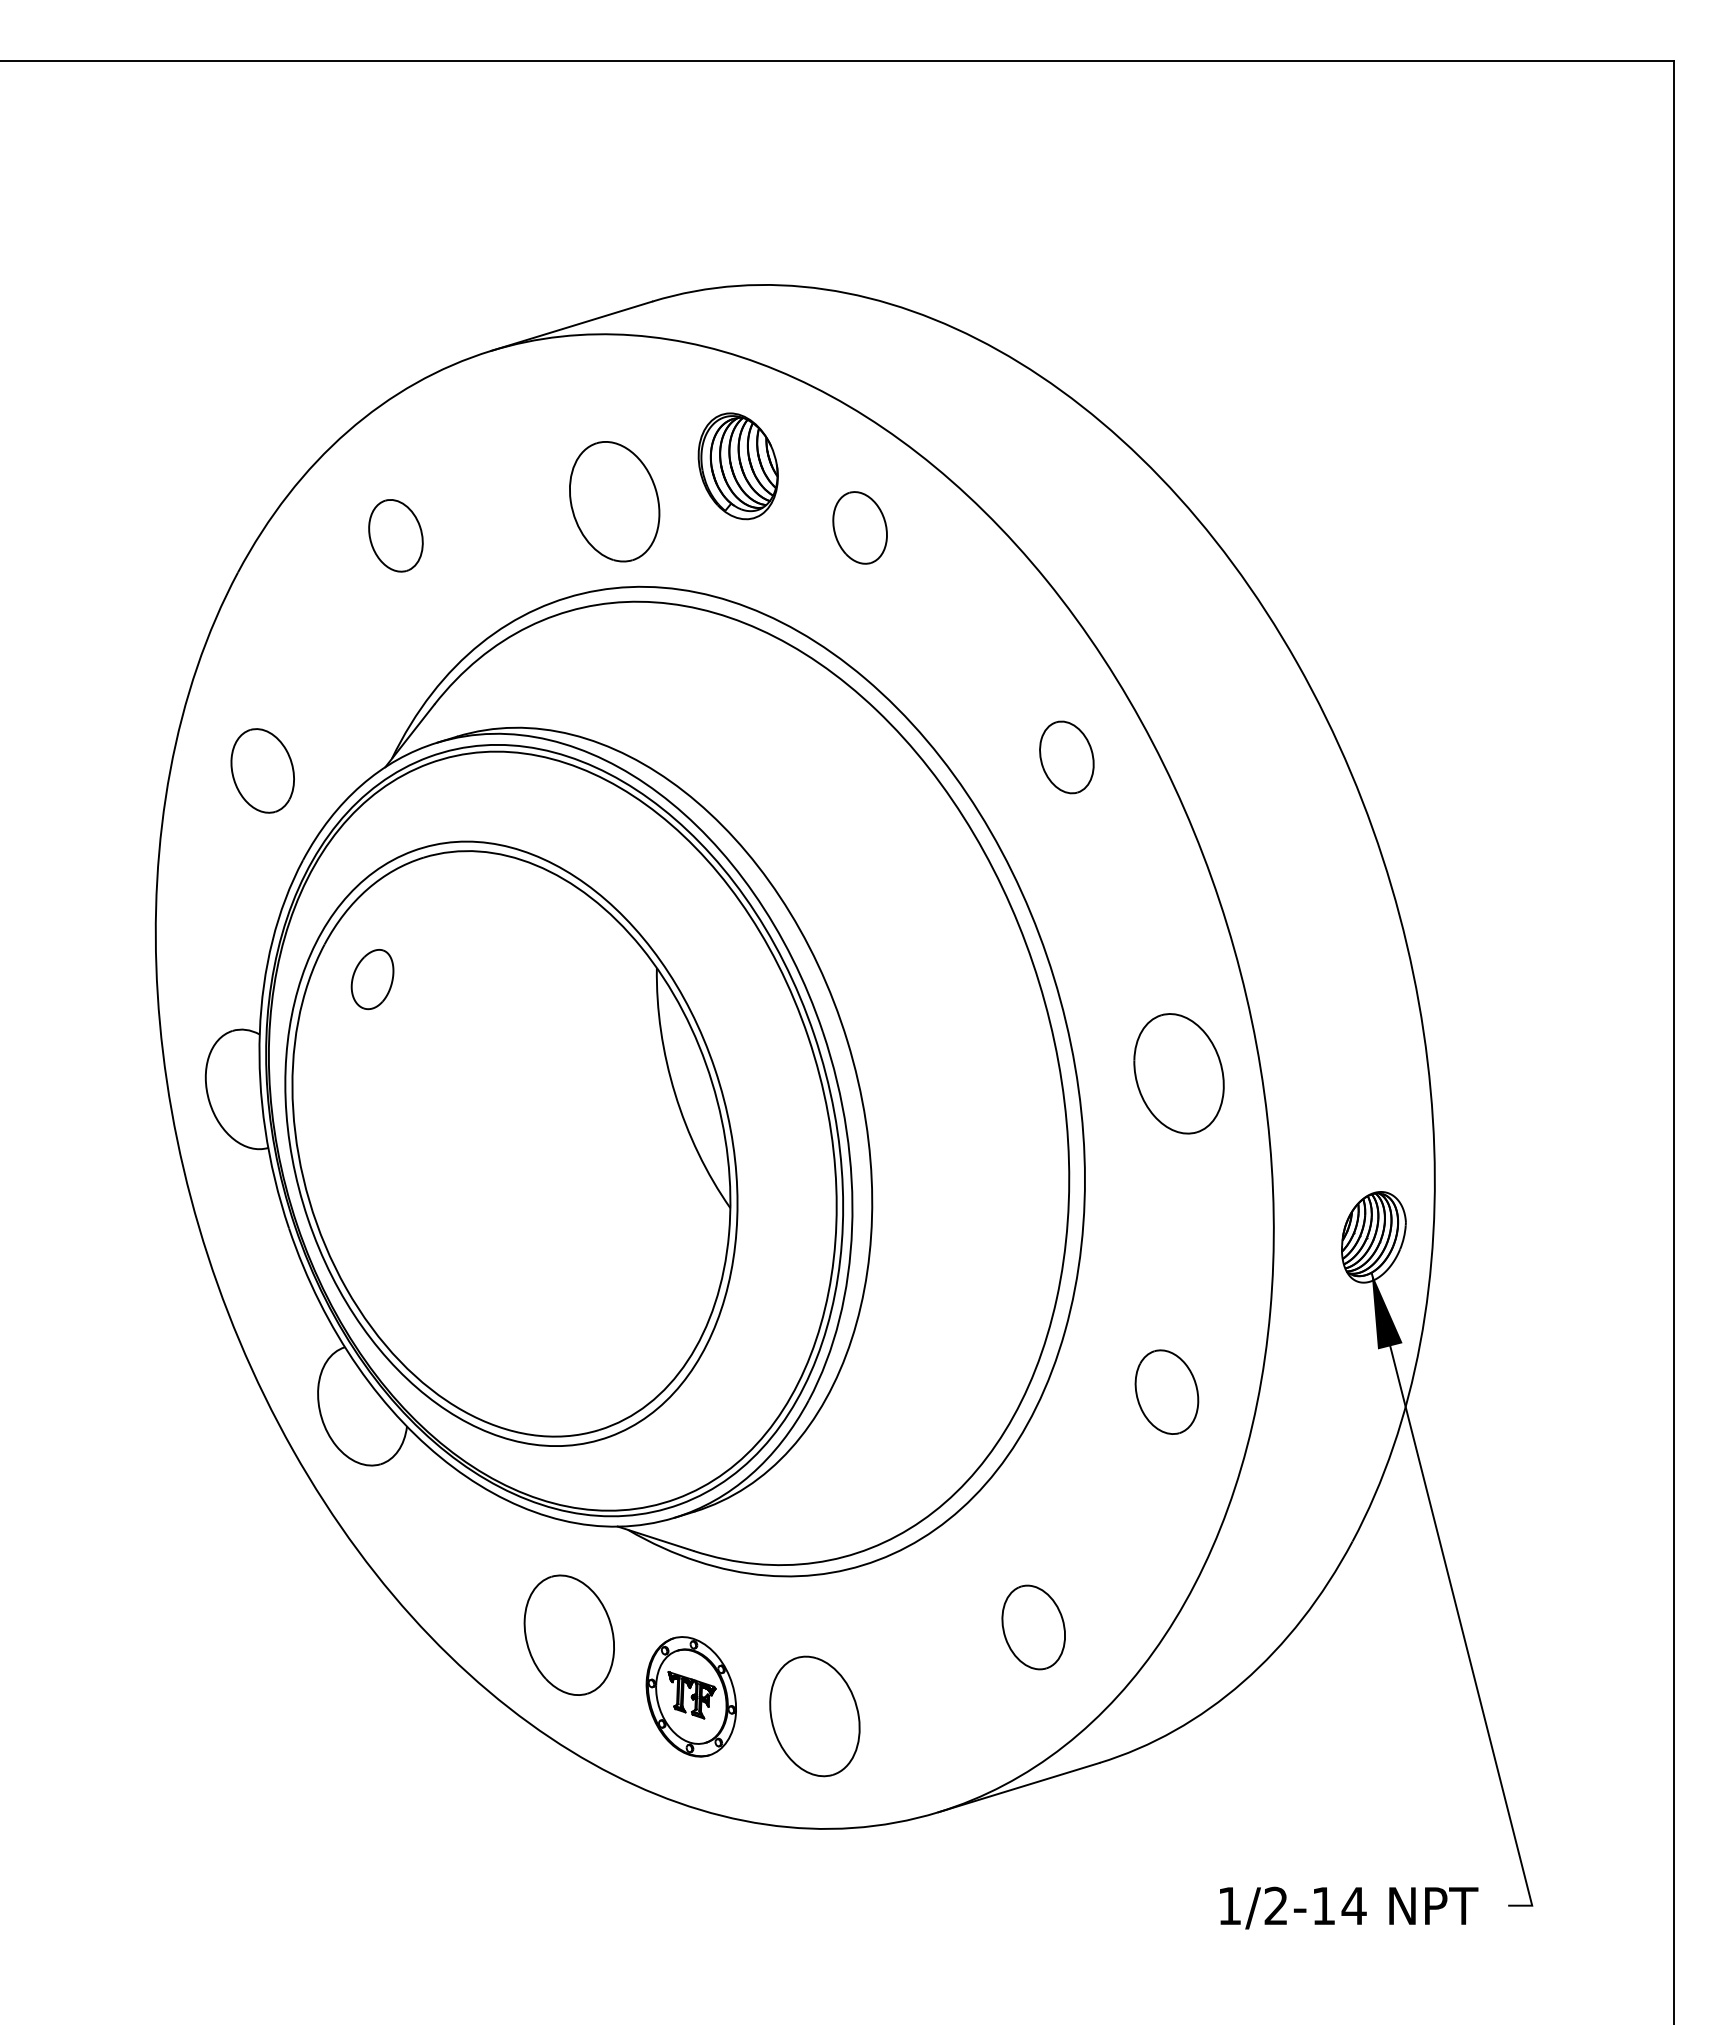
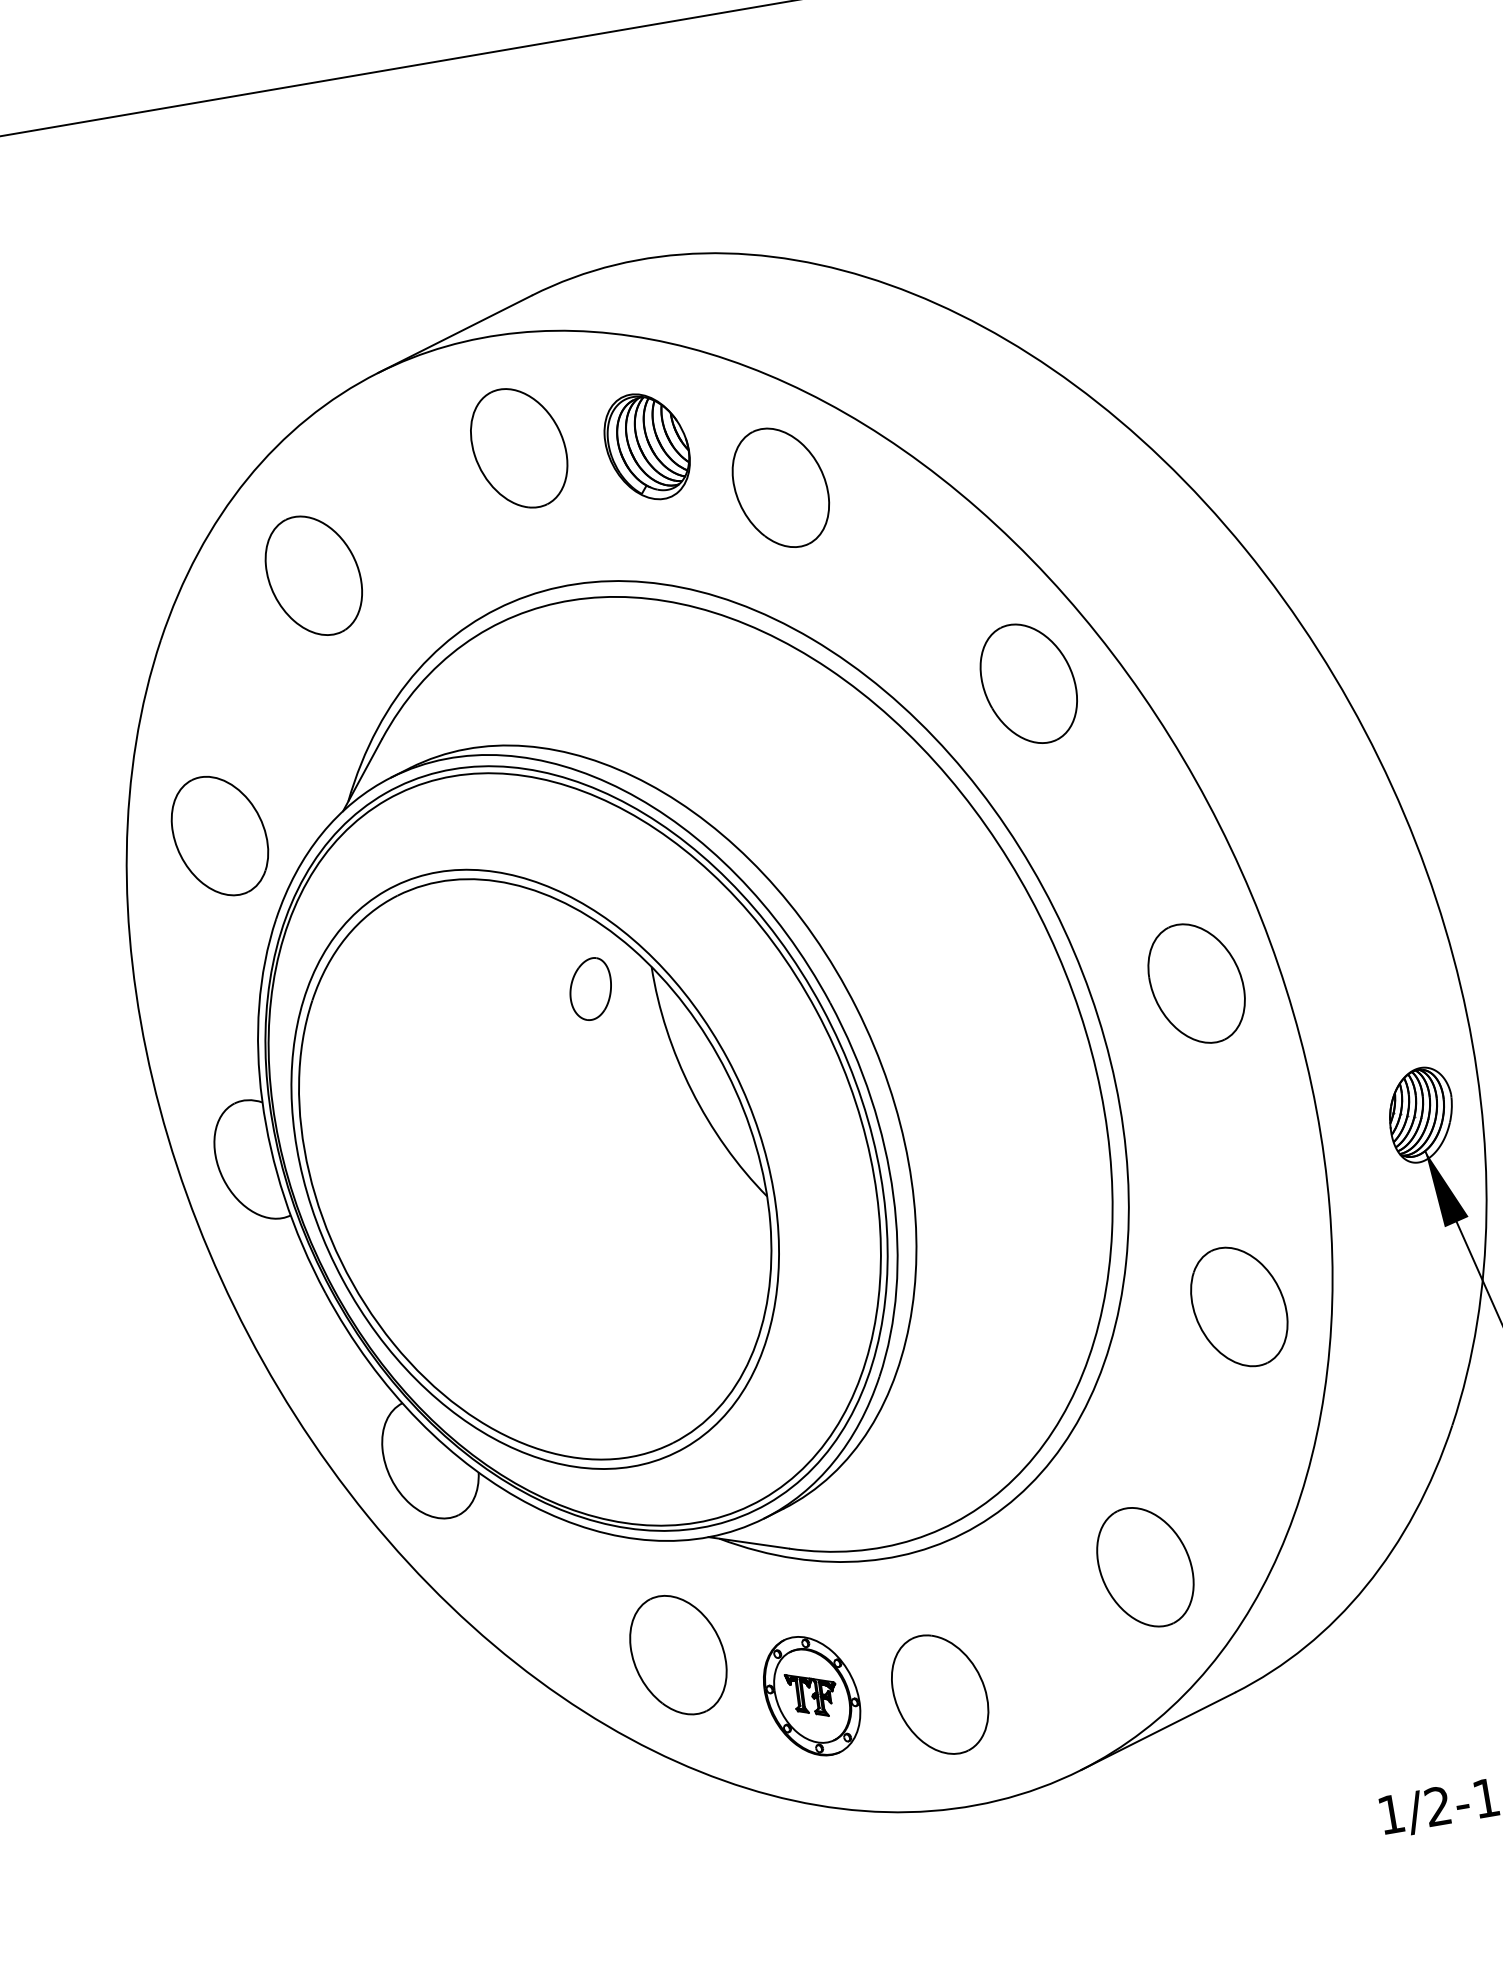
part: (614, 501) -> (518, 448), moved
part: (859, 527) -> (780, 487), size x1.67
part: (395, 535) -> (313, 575), size x1.67
part: (1066, 757) -> (1028, 683), size x1.67
part: (262, 770) -> (219, 835), size x1.43
part: (372, 979) -> (590, 989), moved
part: (1166, 1391) -> (1238, 1306), size x1.43
part: (1033, 1627) -> (1145, 1567), size x1.43

